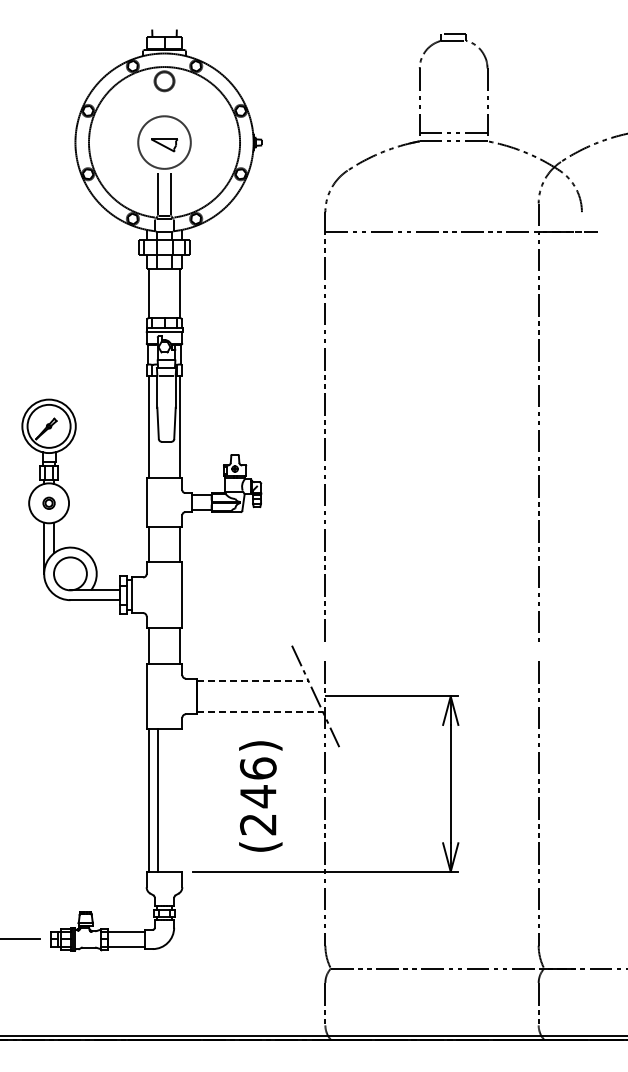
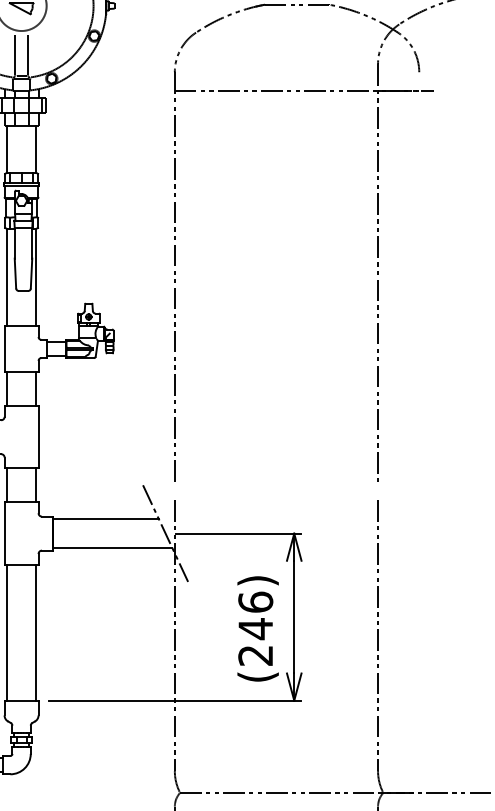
line: (252, 681) -> (105, 519), dashed -> solid
line: (260, 711) -> (113, 547), dashed -> solid
text: (260, 796) -> (257, 628), moved
line: (157, 800) -> (35, 632), moved

